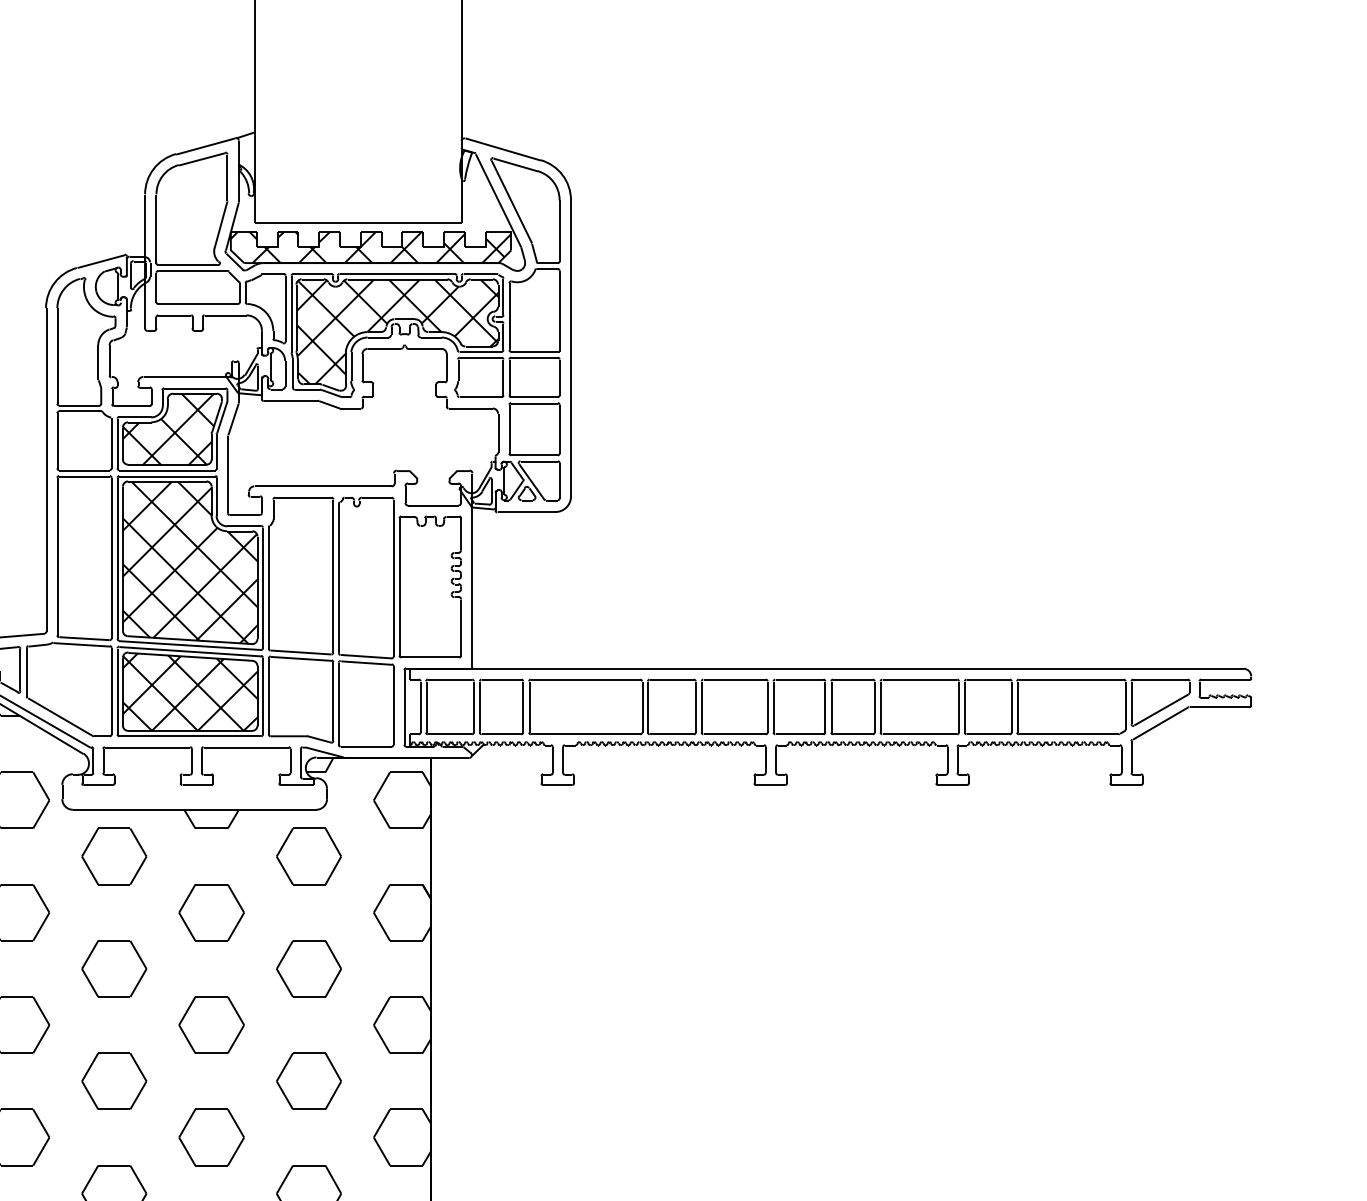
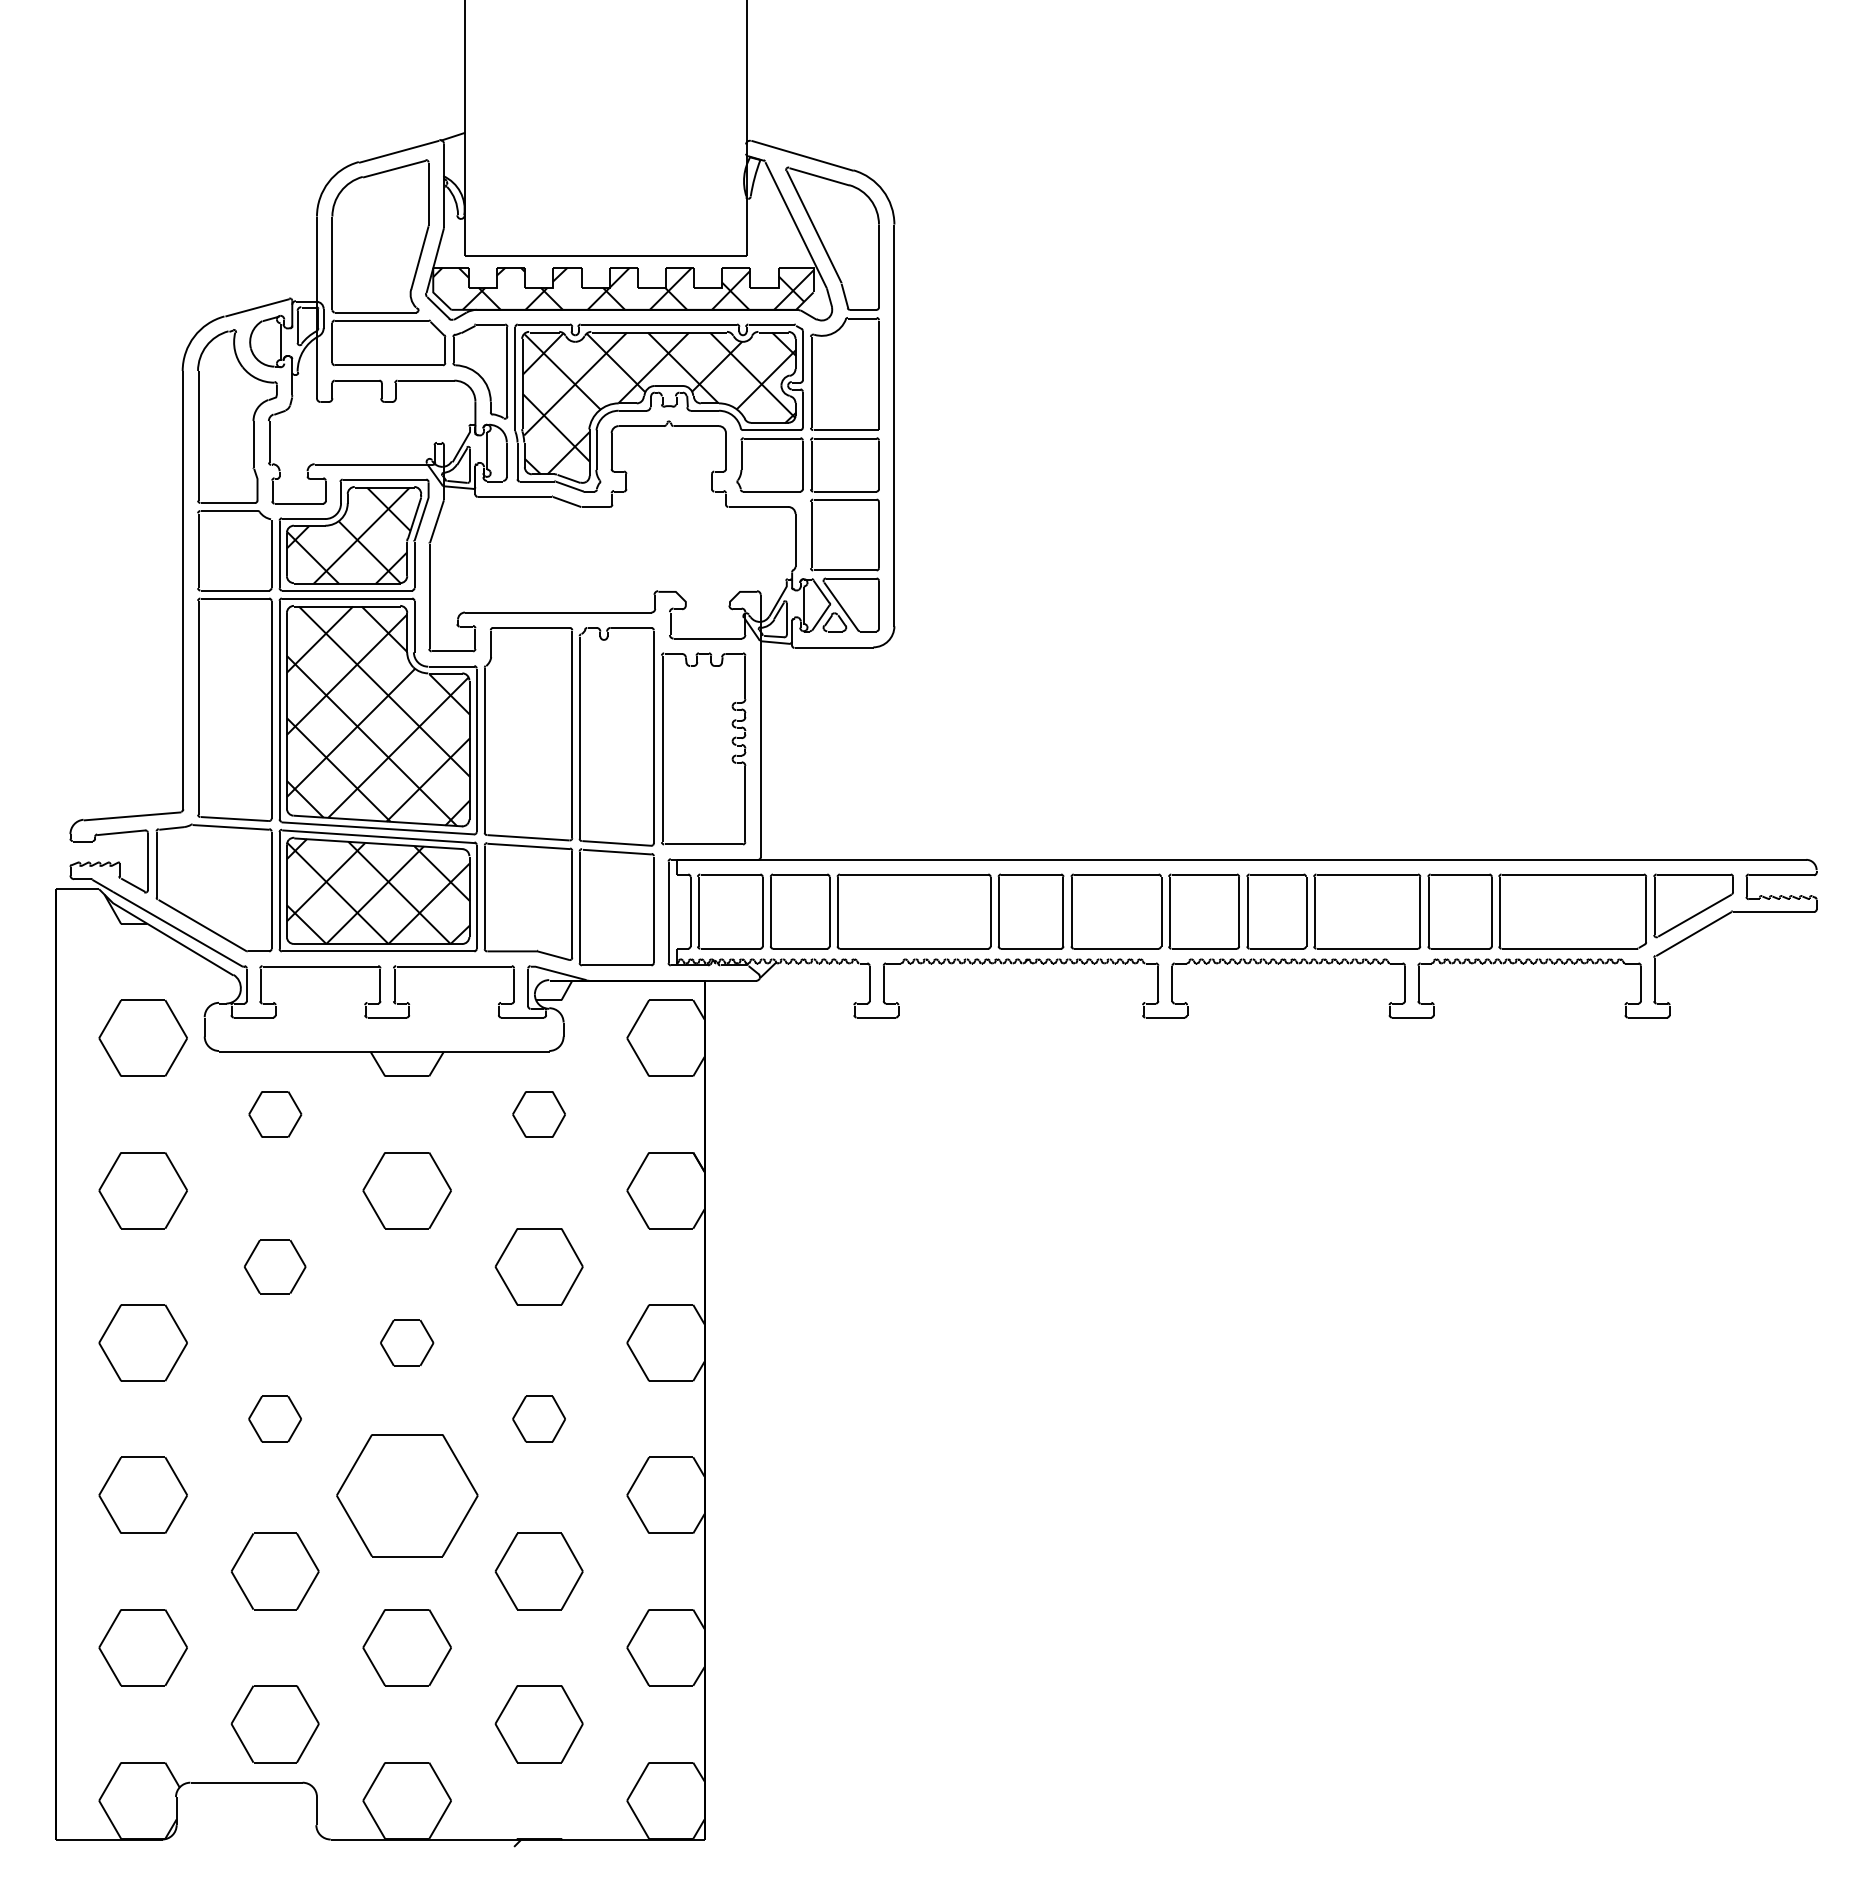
part: (114, 856) -> (275, 1114), size x0.6
part: (308, 856) -> (538, 1114), size x0.6
part: (113, 968) -> (274, 1266), size x0.7
part: (211, 1024) -> (406, 1342), size x0.6
part: (113, 1080) -> (274, 1418), size x0.6
part: (308, 1080) -> (538, 1418), size x0.6
part: (211, 1136) -> (406, 1494), size x1.6

